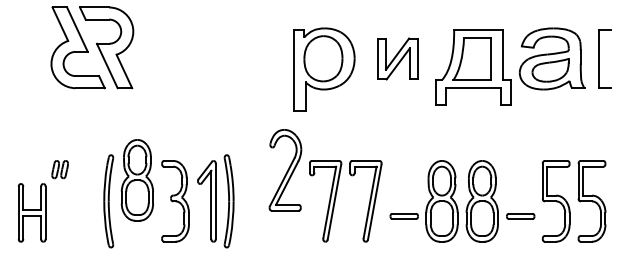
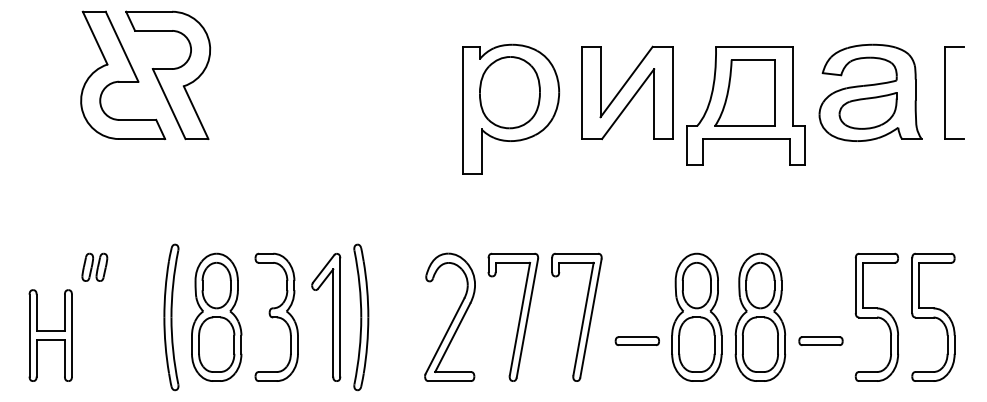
part: (397, 58) -> (626, 92), size x1.43
part: (285, 170) -> (450, 317), moved
part: (136, 180) -> (215, 317), moved

